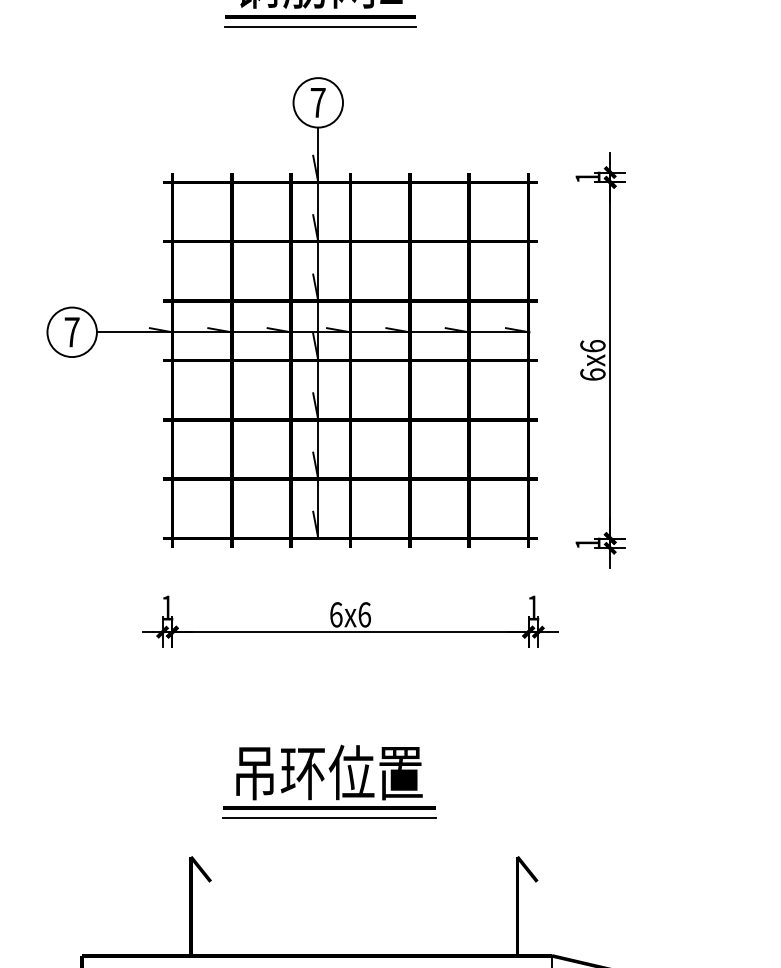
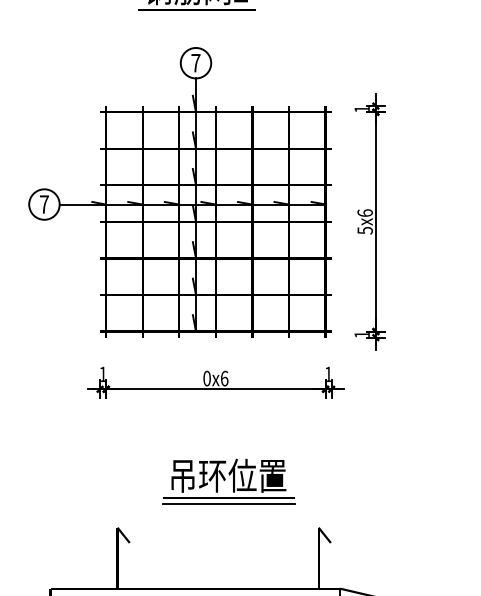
line: (320, 26) -> (197, 16), removed
text: (591, 374) -> (364, 230), 6x6 -> 5x6
text: (335, 614) -> (206, 378), 6x6 -> 0x6
part: (328, 781) -> (228, 481), moved

